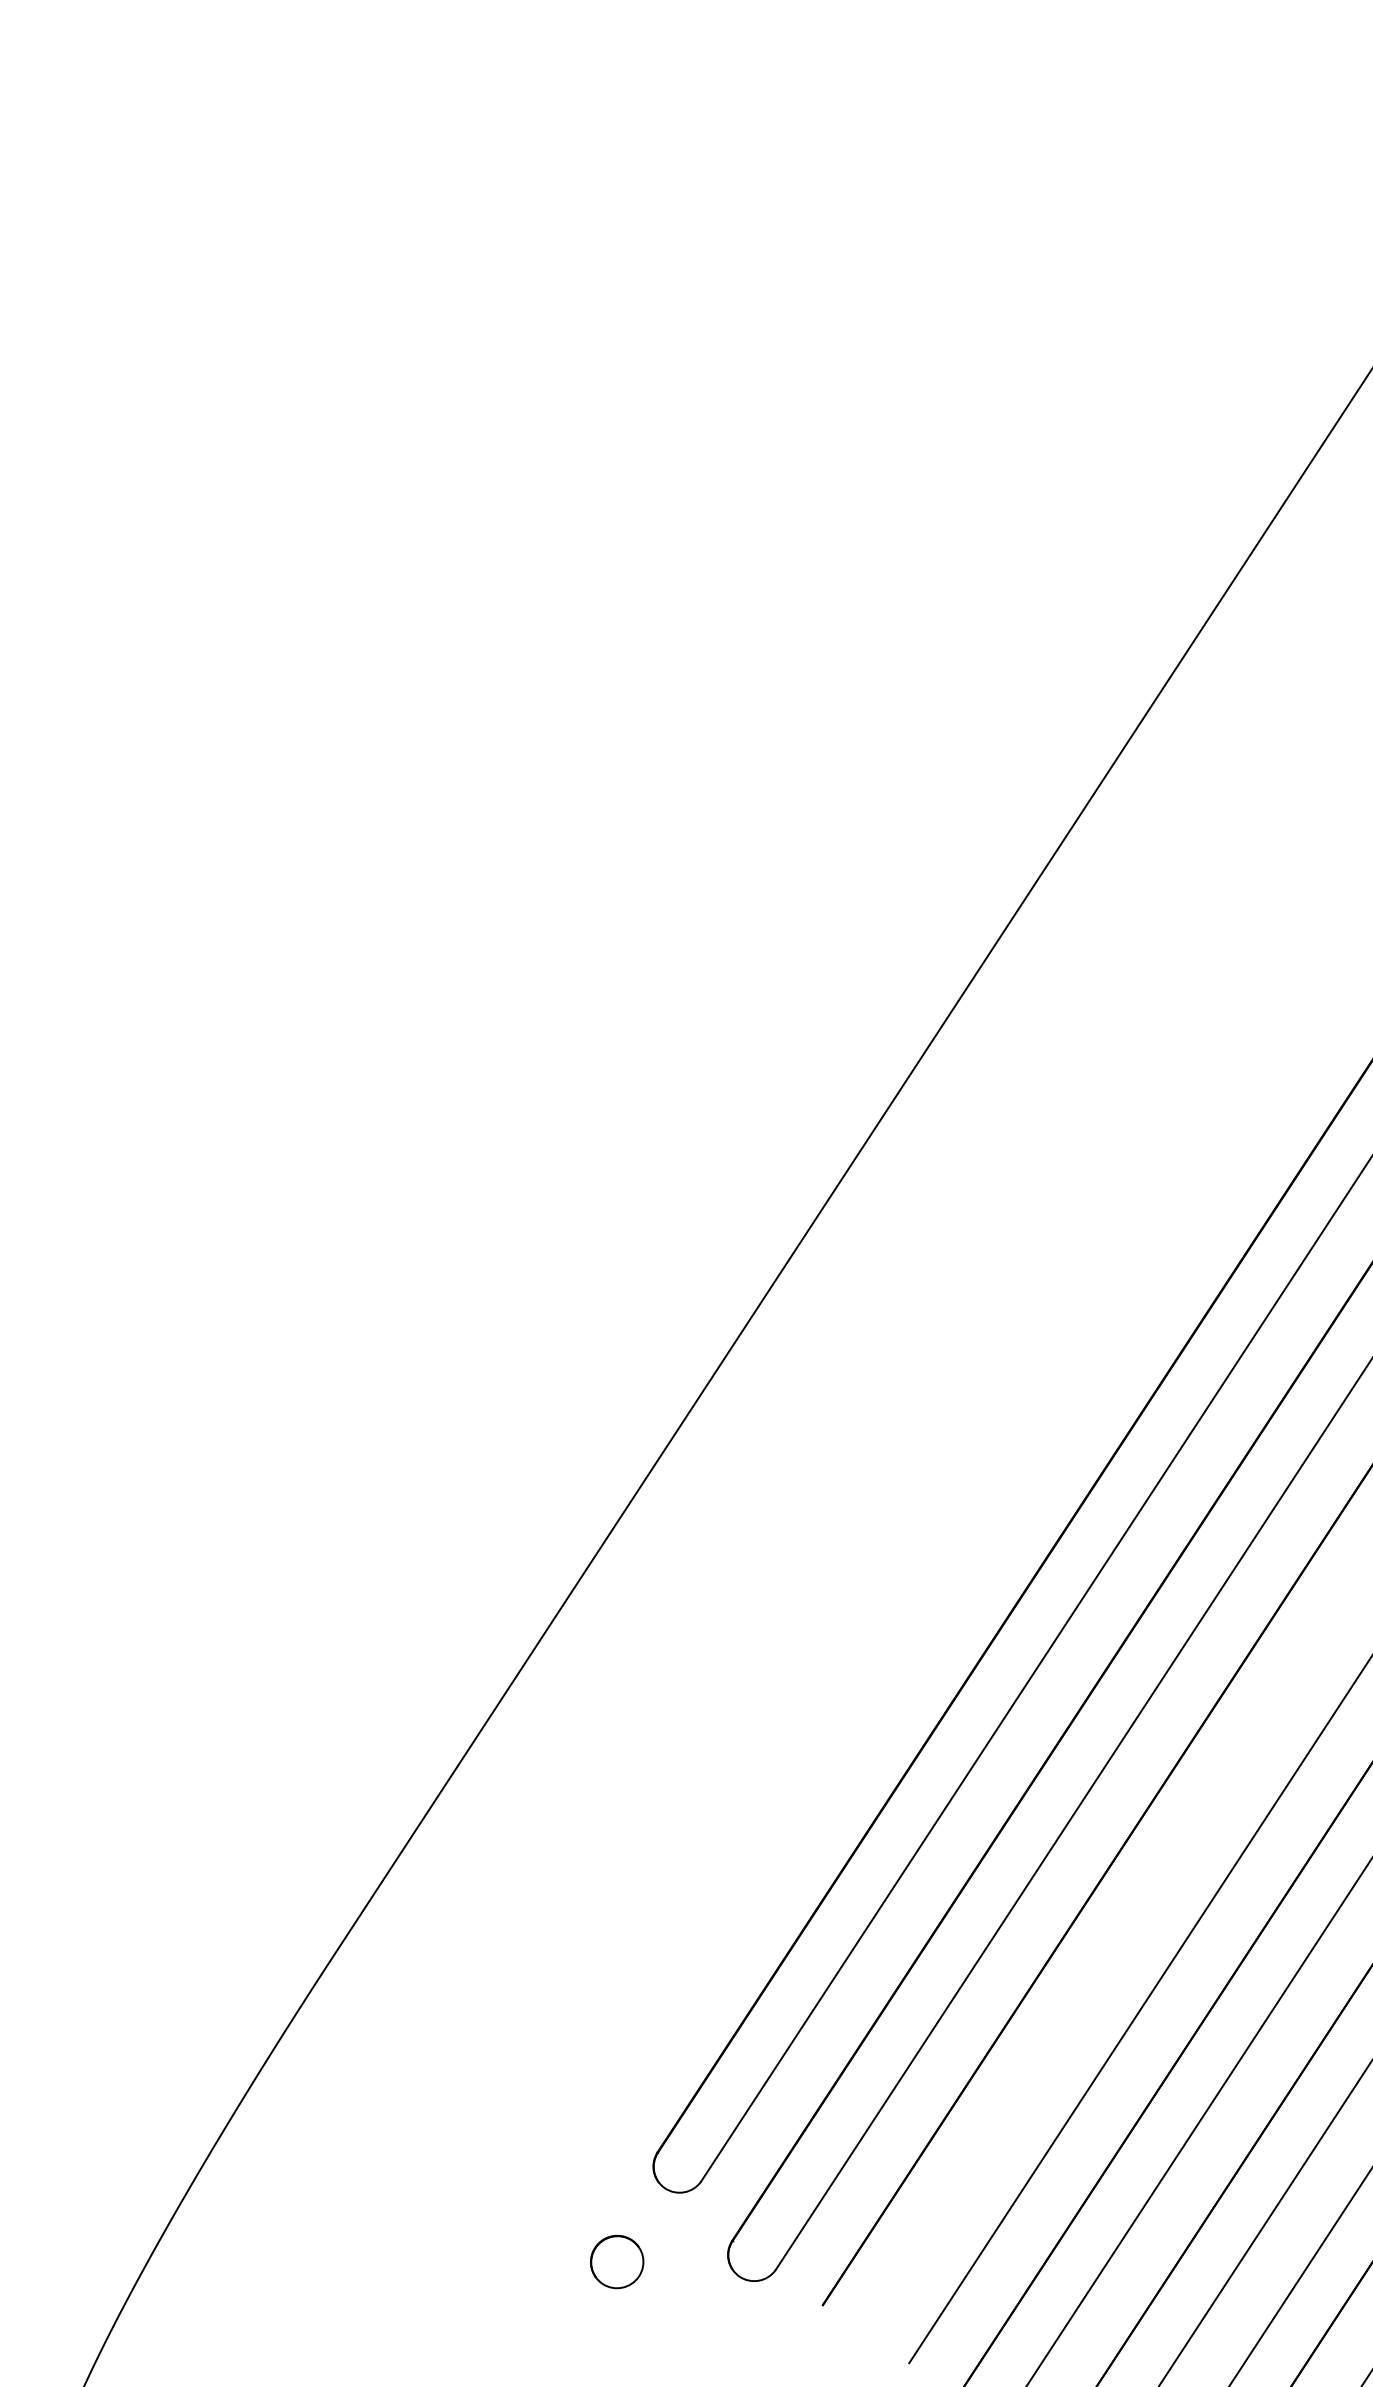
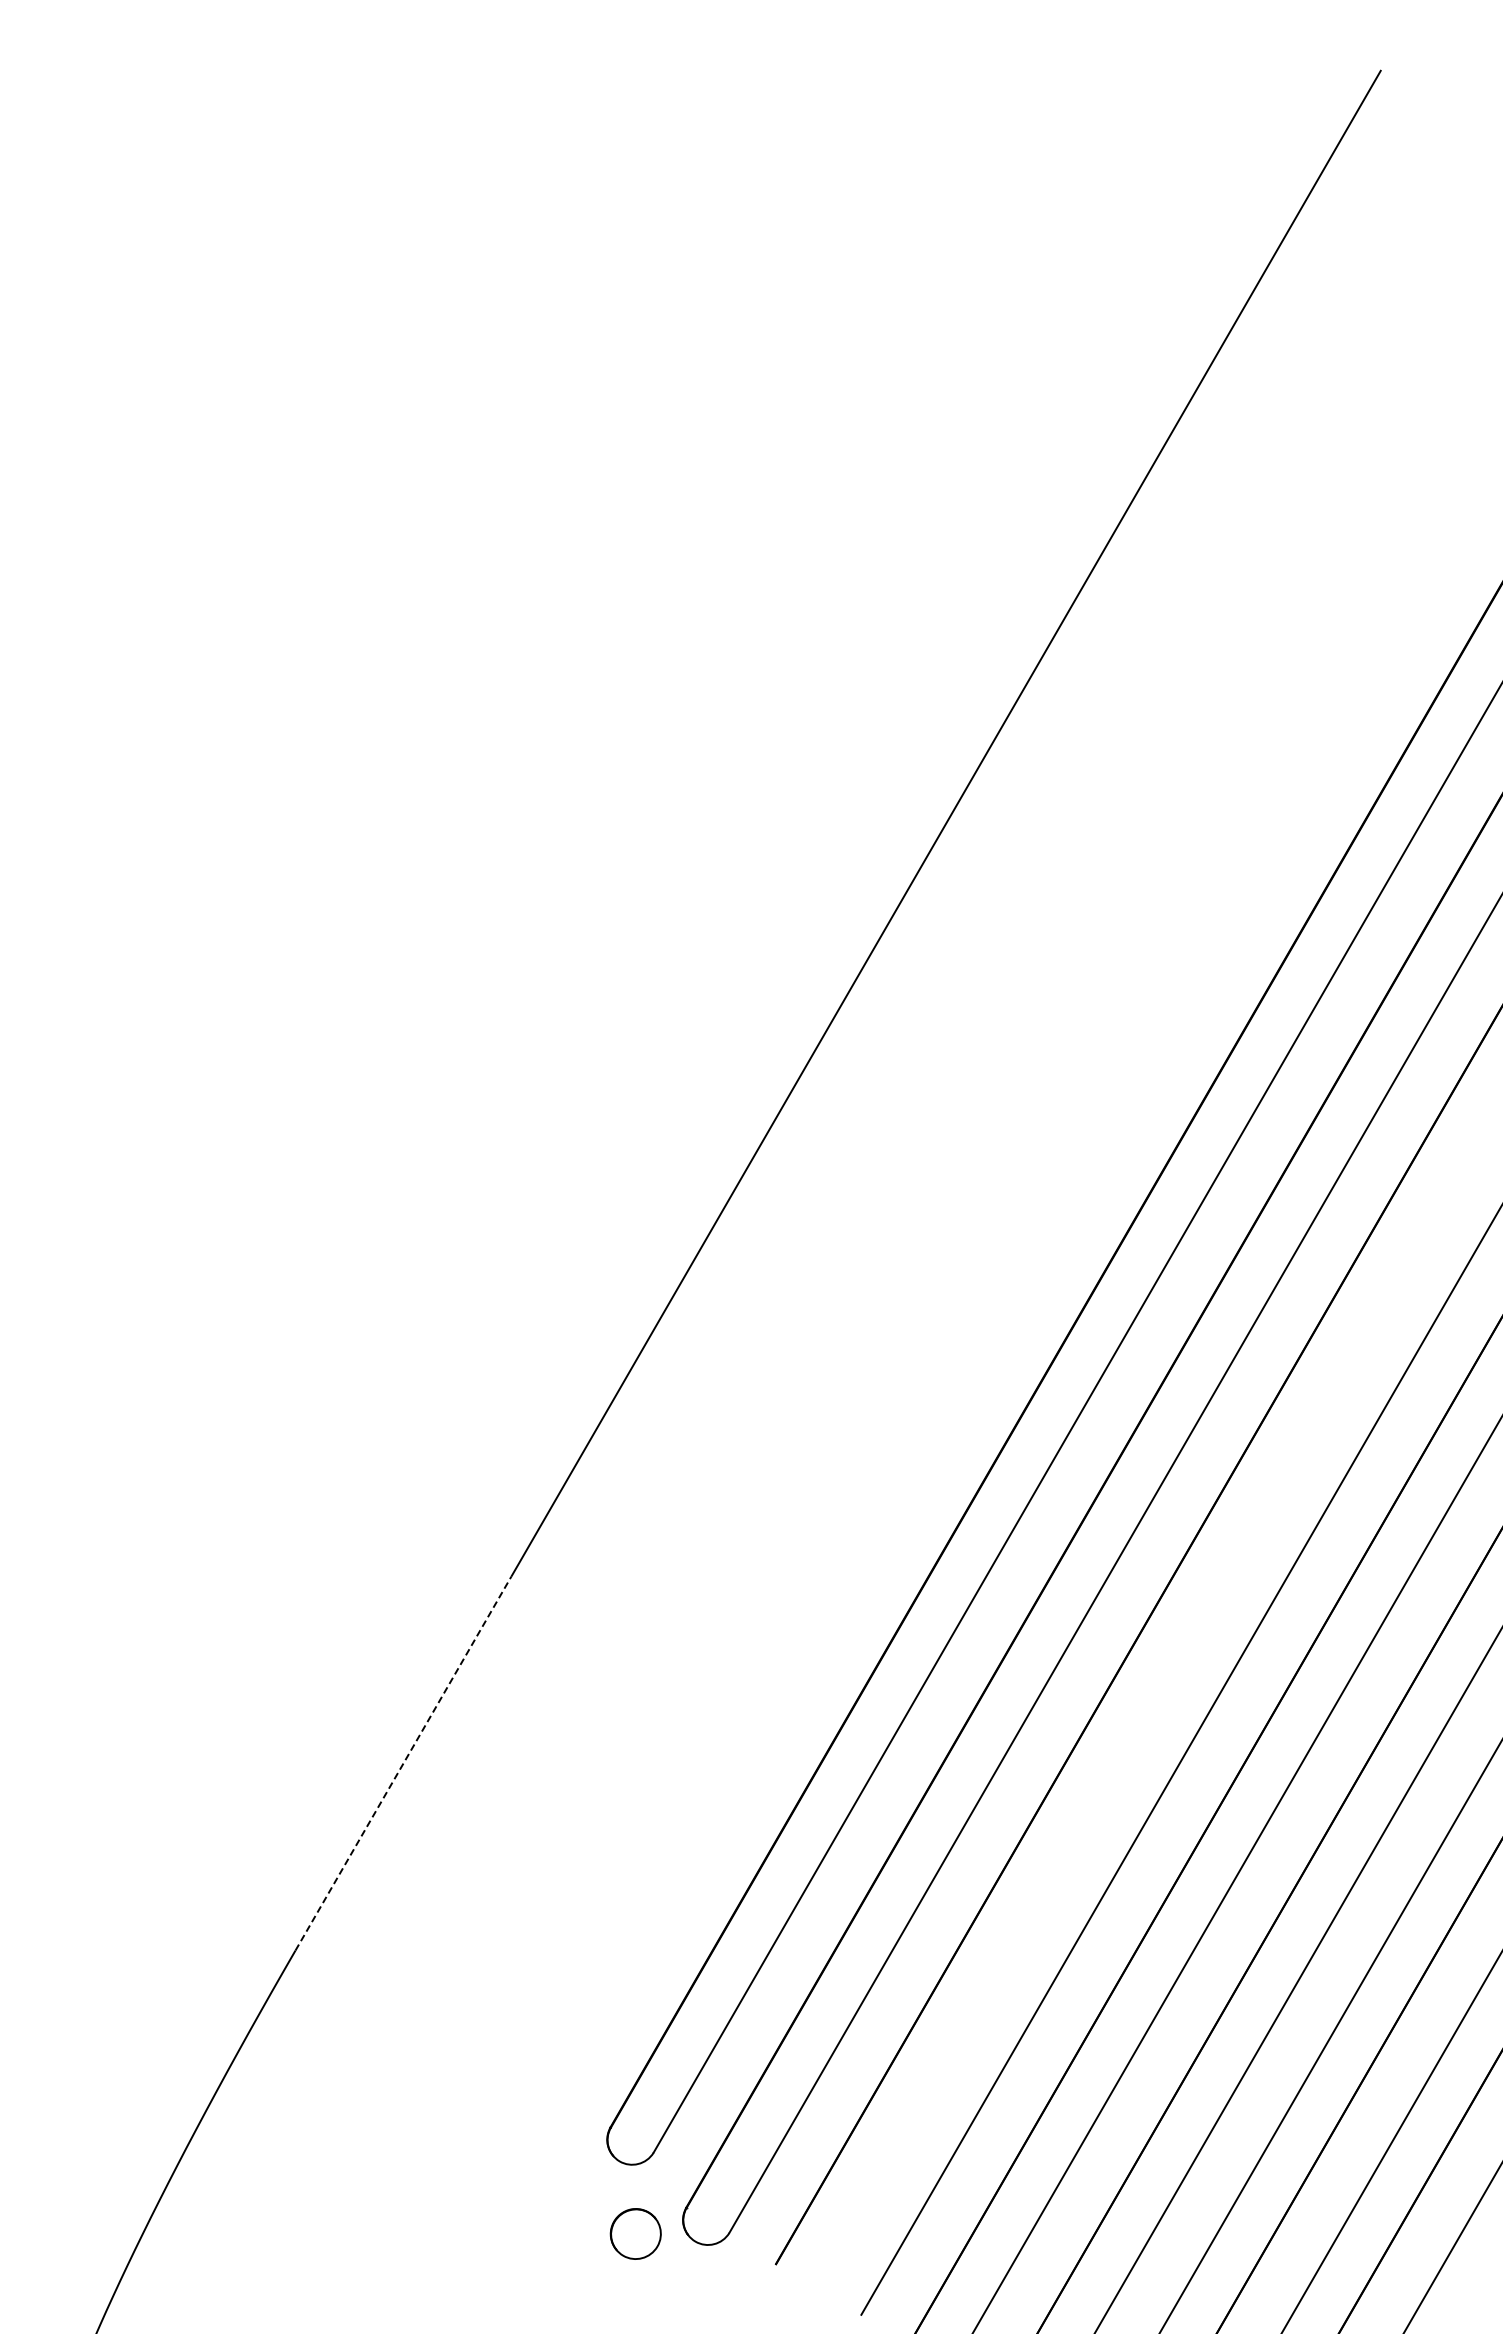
line: (462, 1759) -> (403, 1763), solid -> dashed
part: (616, 2261) -> (635, 2233), moved

